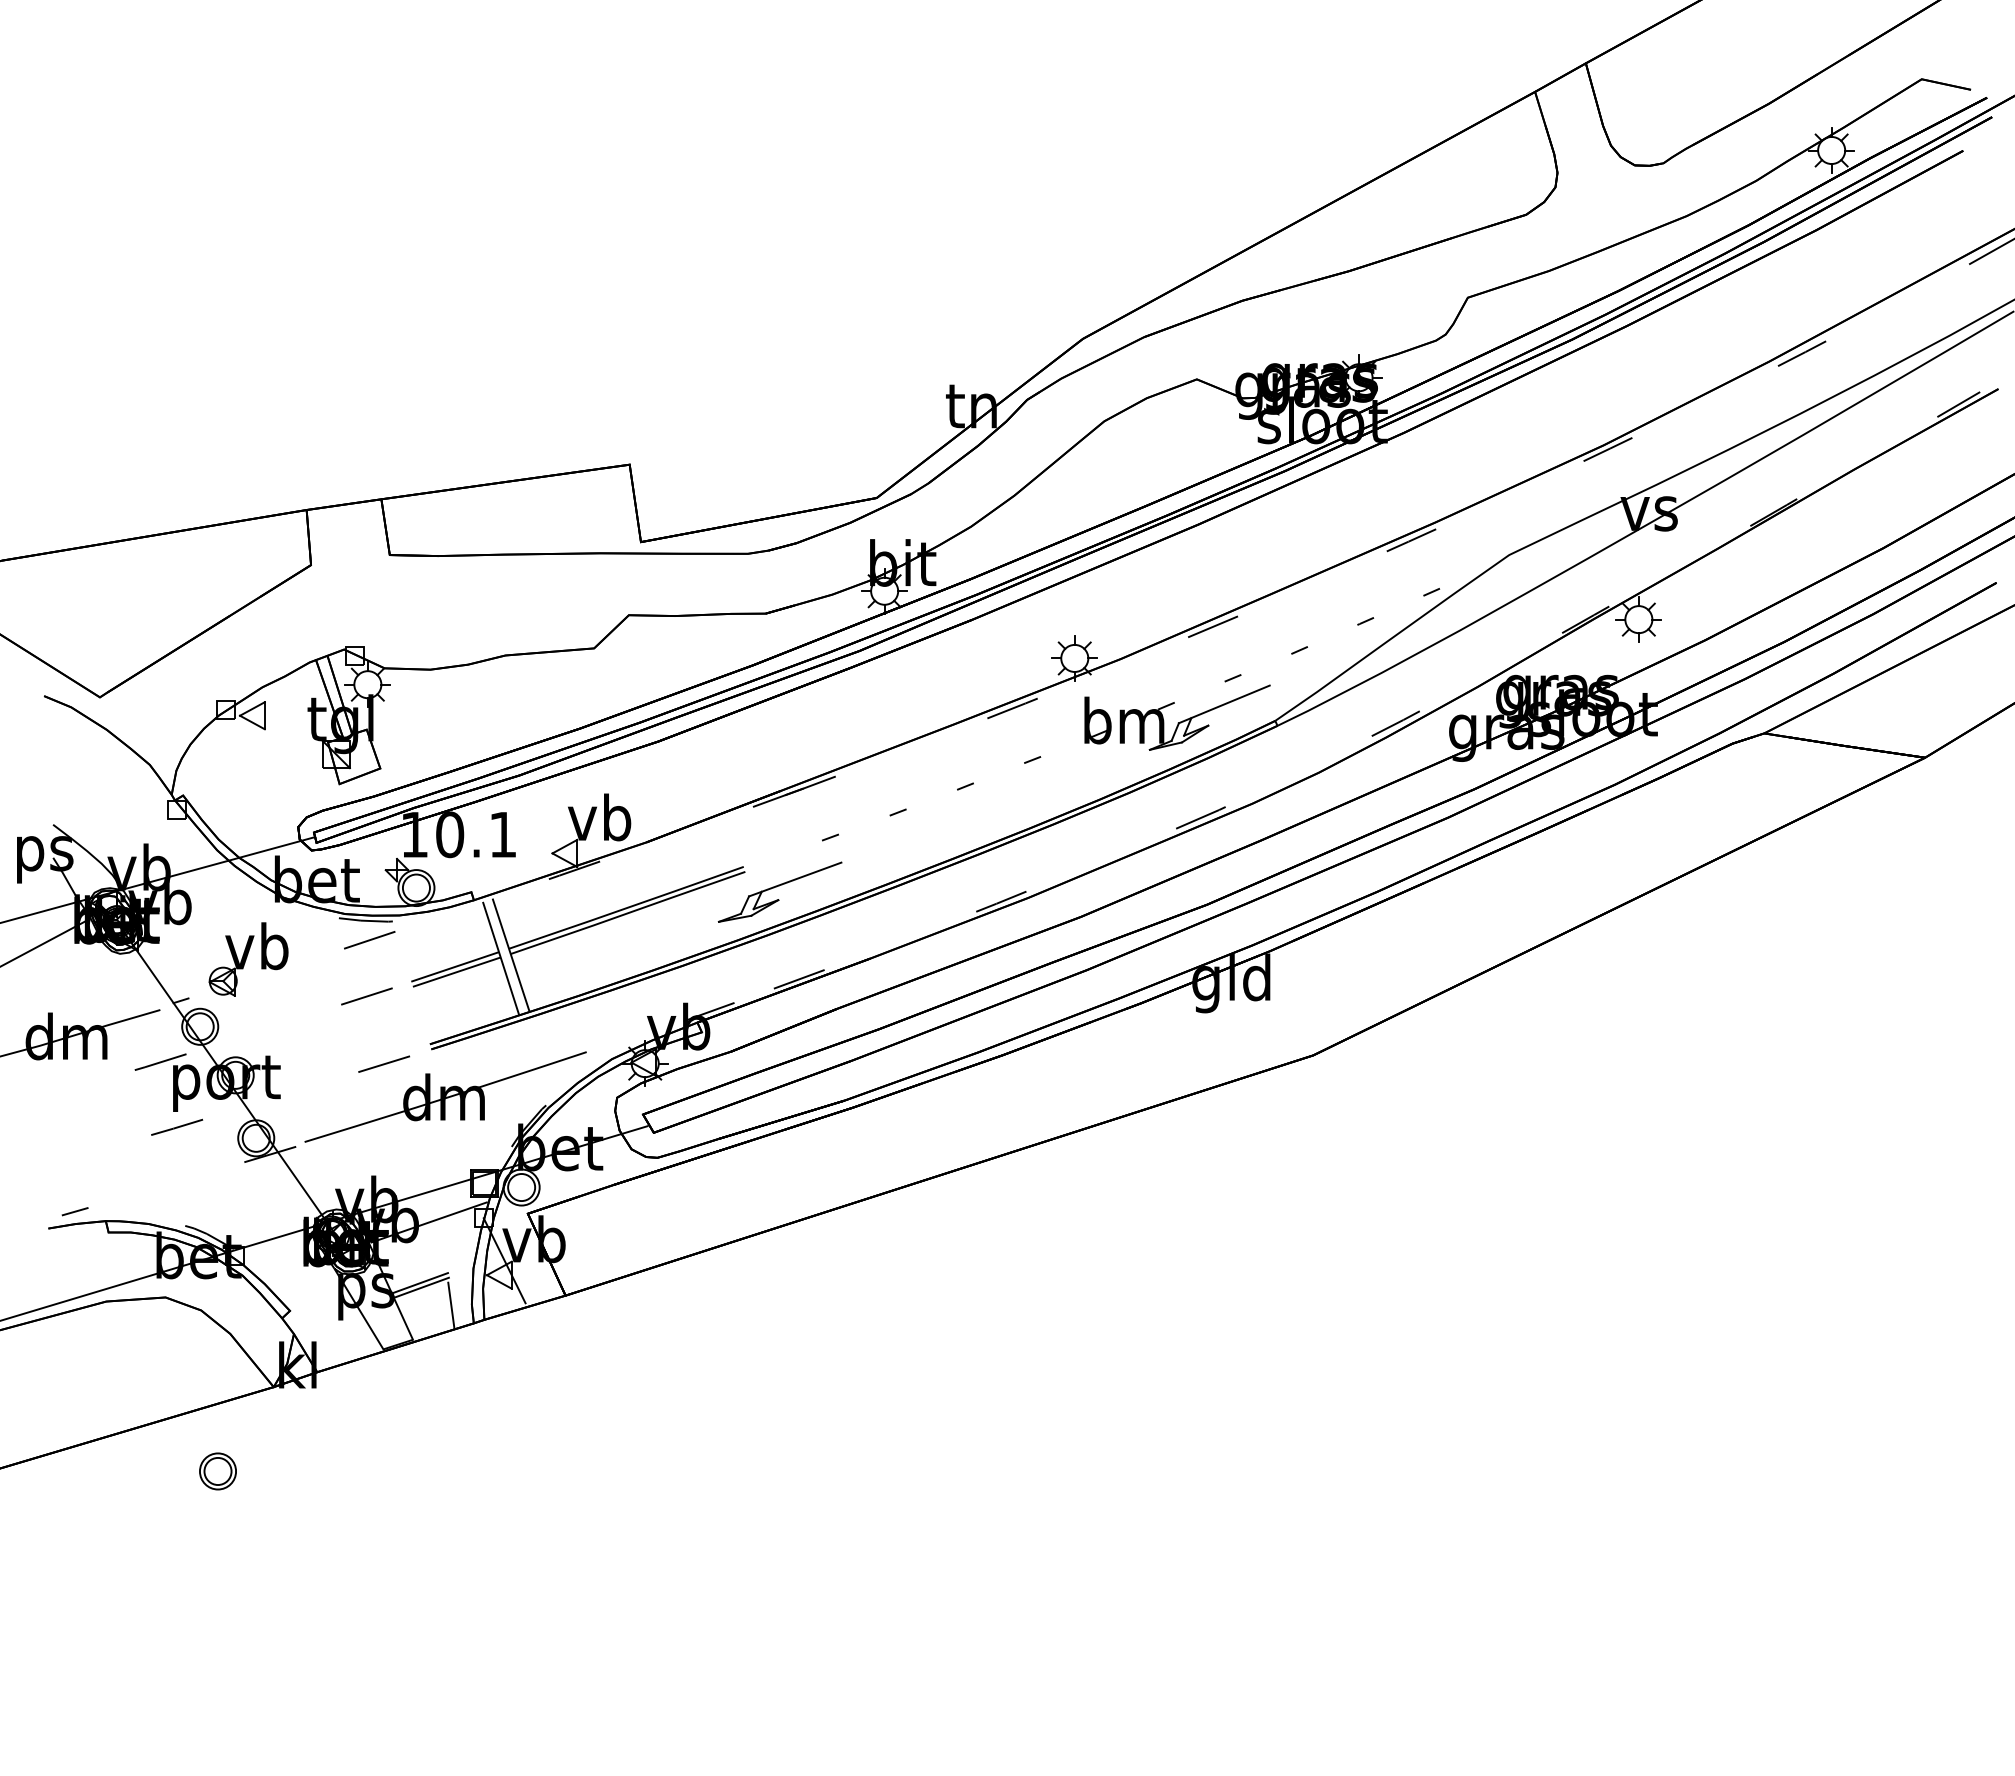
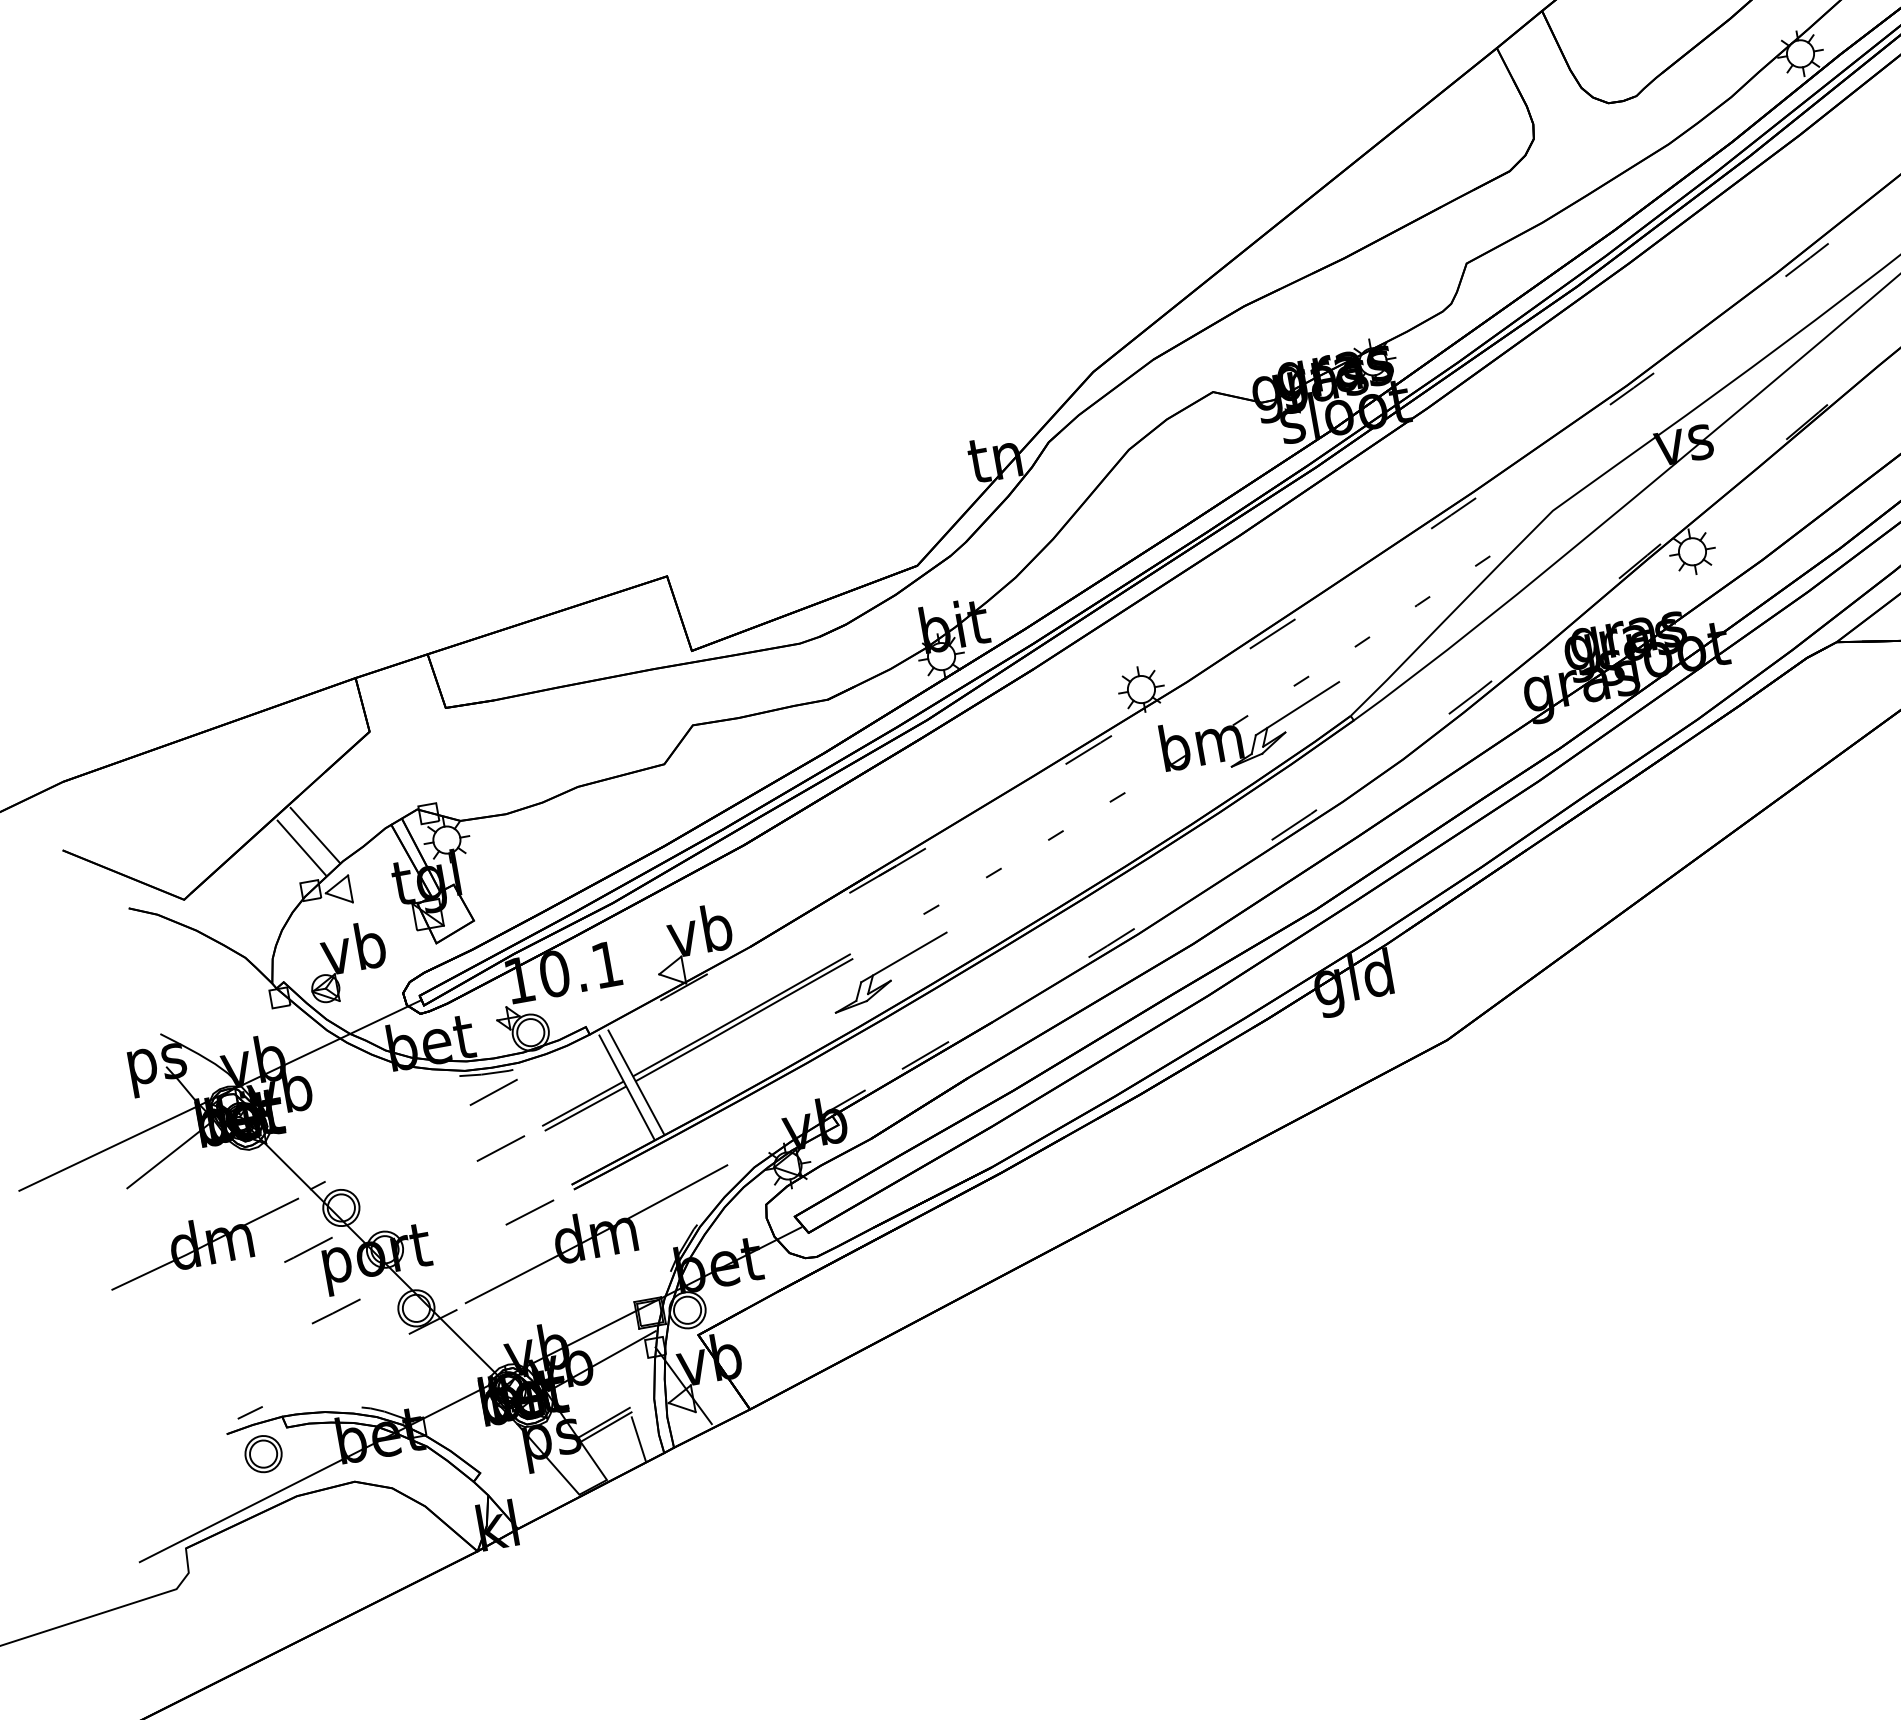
line: (239, 656) -> (314, 834), added
line: (224, 666) -> (301, 847), added
part: (248, 959) -> (346, 962), moved
part: (217, 1471) -> (263, 1454), moved

